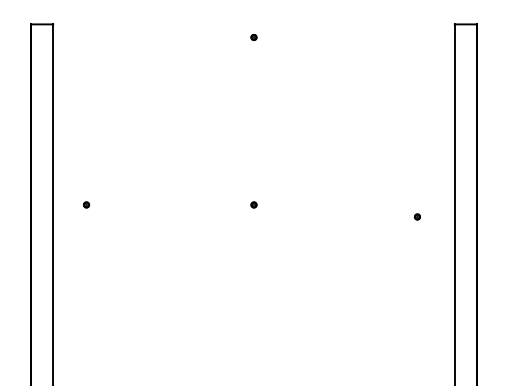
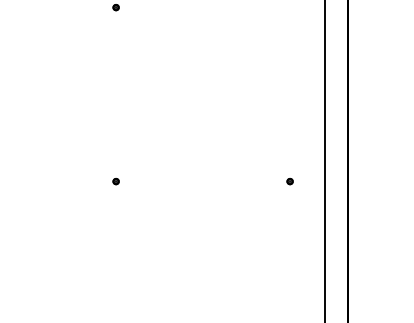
part: (417, 216) -> (290, 181), moved

